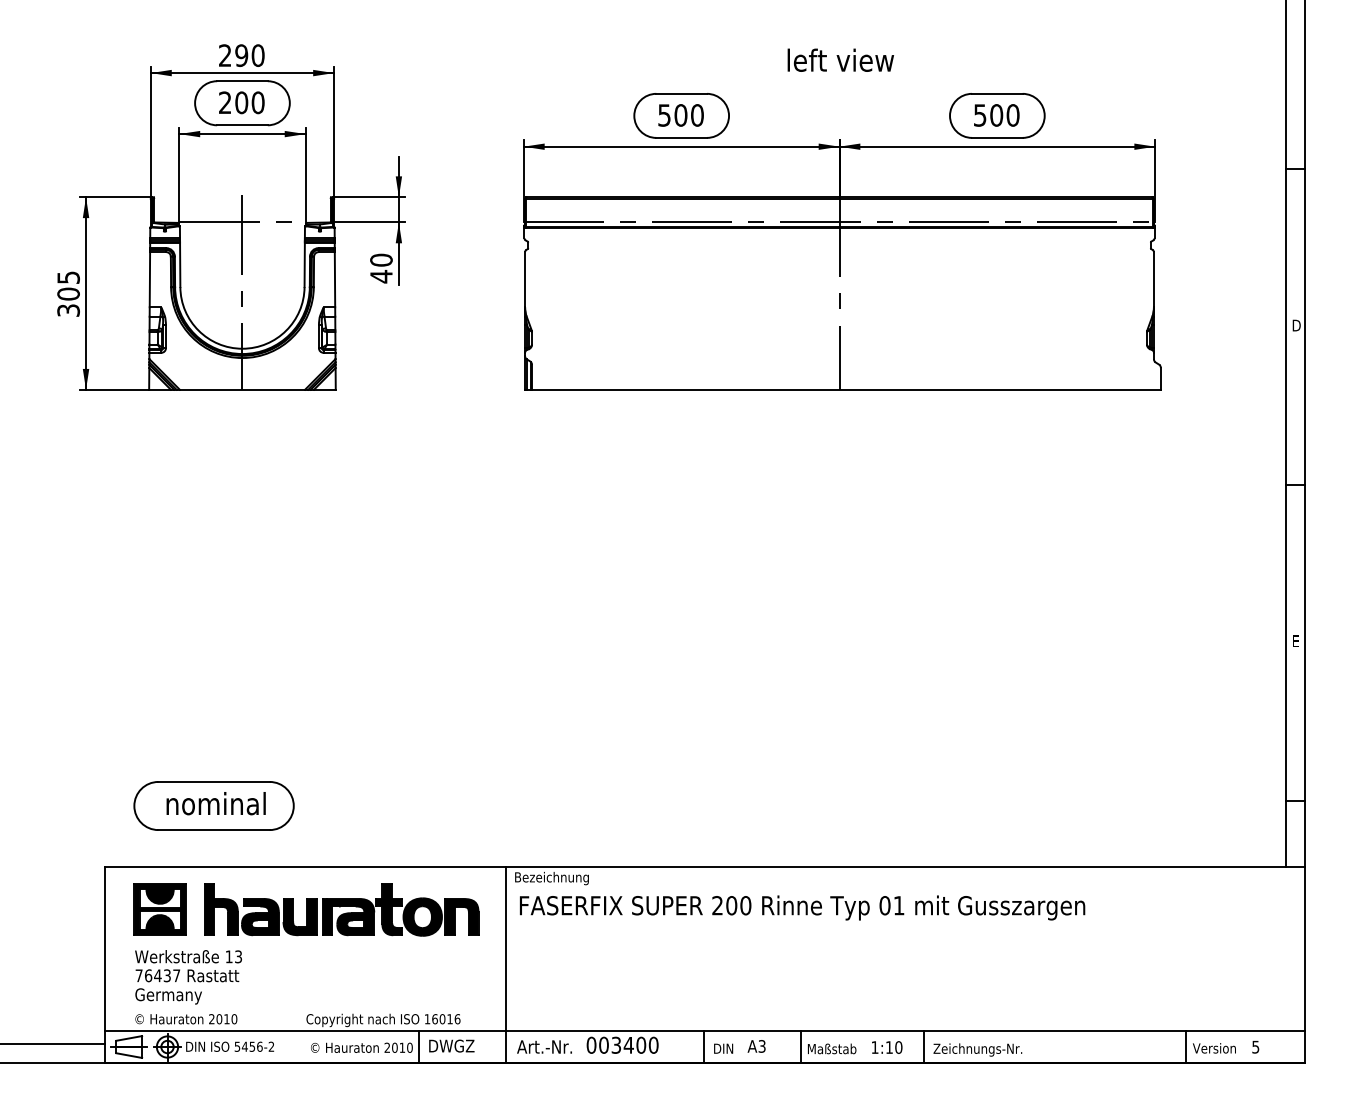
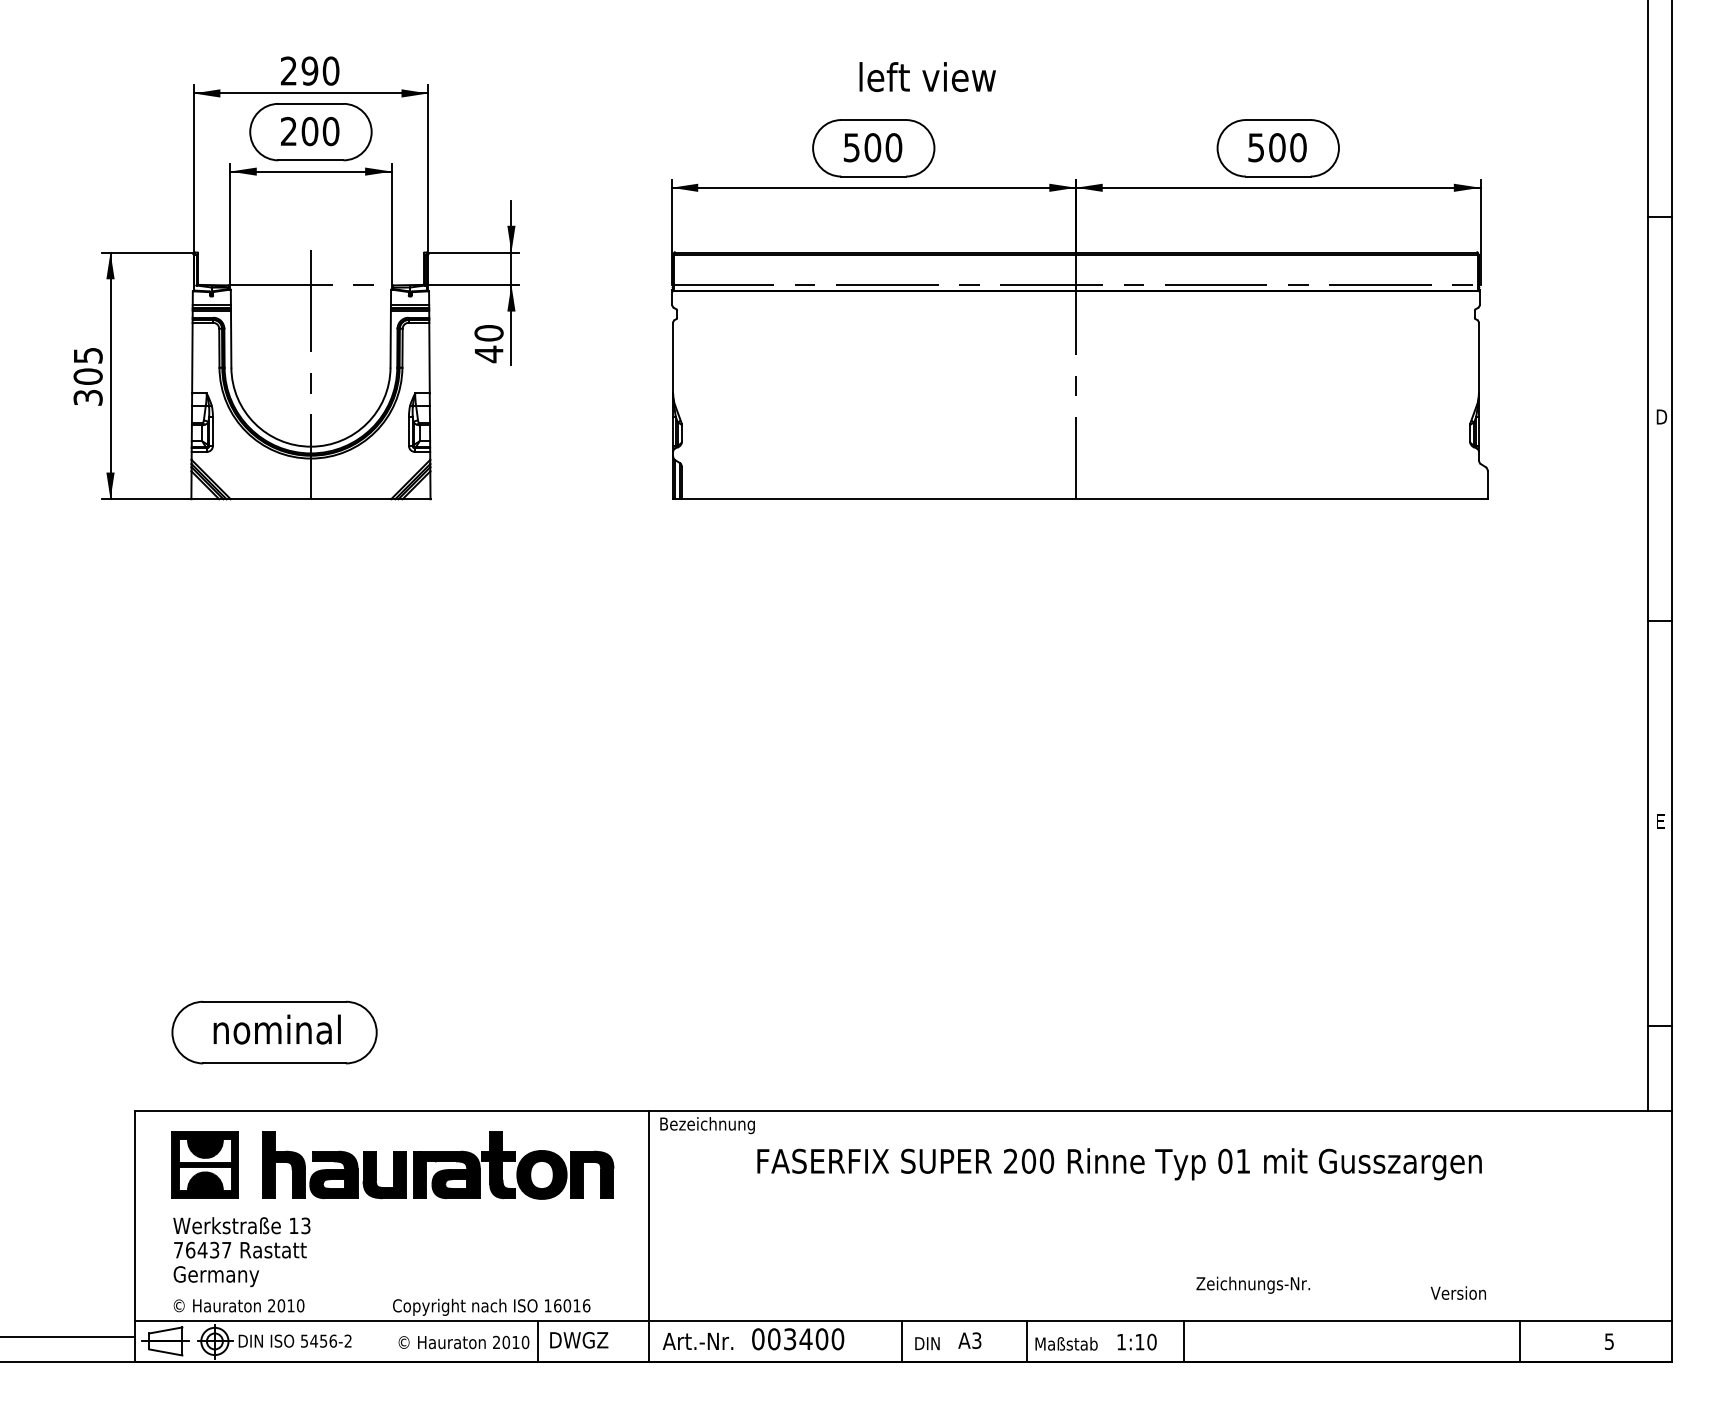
text: (840, 60) -> (927, 77), moved
text: (802, 908) -> (1119, 1164), moved
text: (1213, 1047) -> (1457, 1292), moved
text: (977, 1049) -> (1252, 1284), moved

